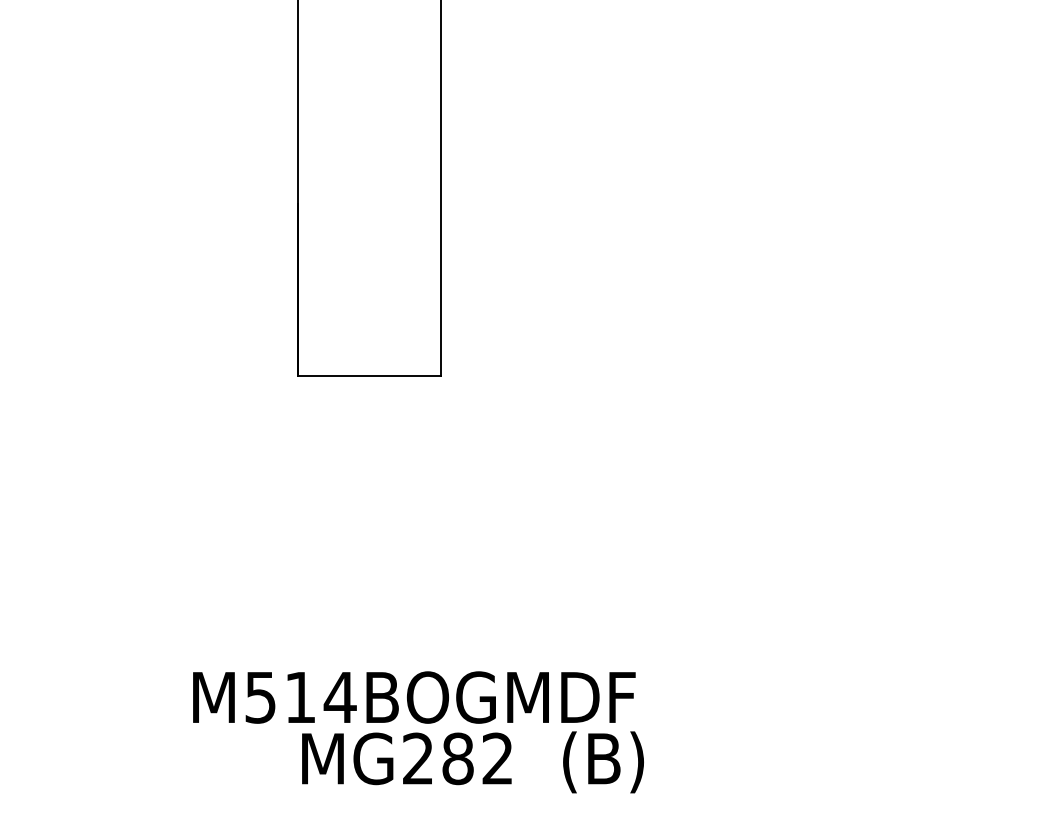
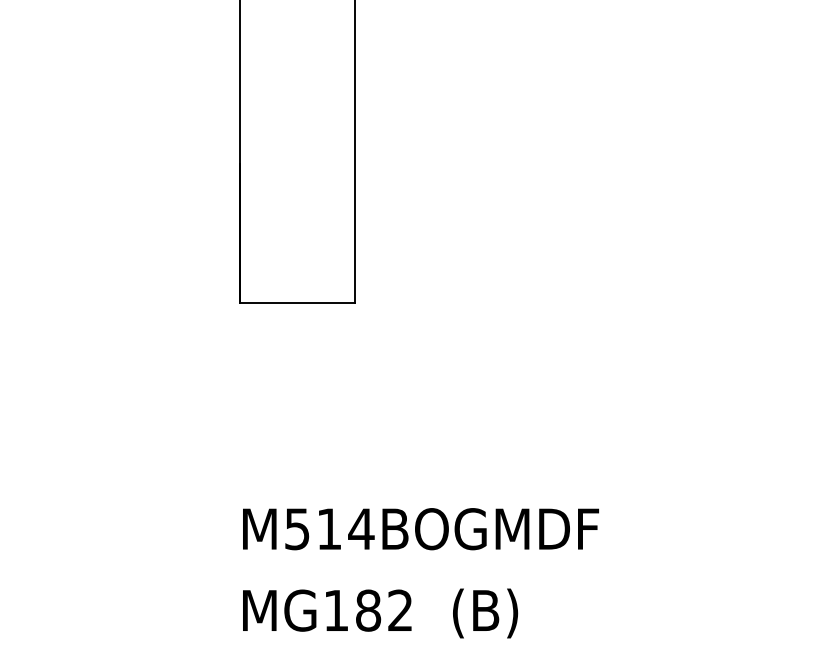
text: (414, 697) -> (421, 529), moved
text: (417, 758) -> (335, 610), MG282 -> MG182

